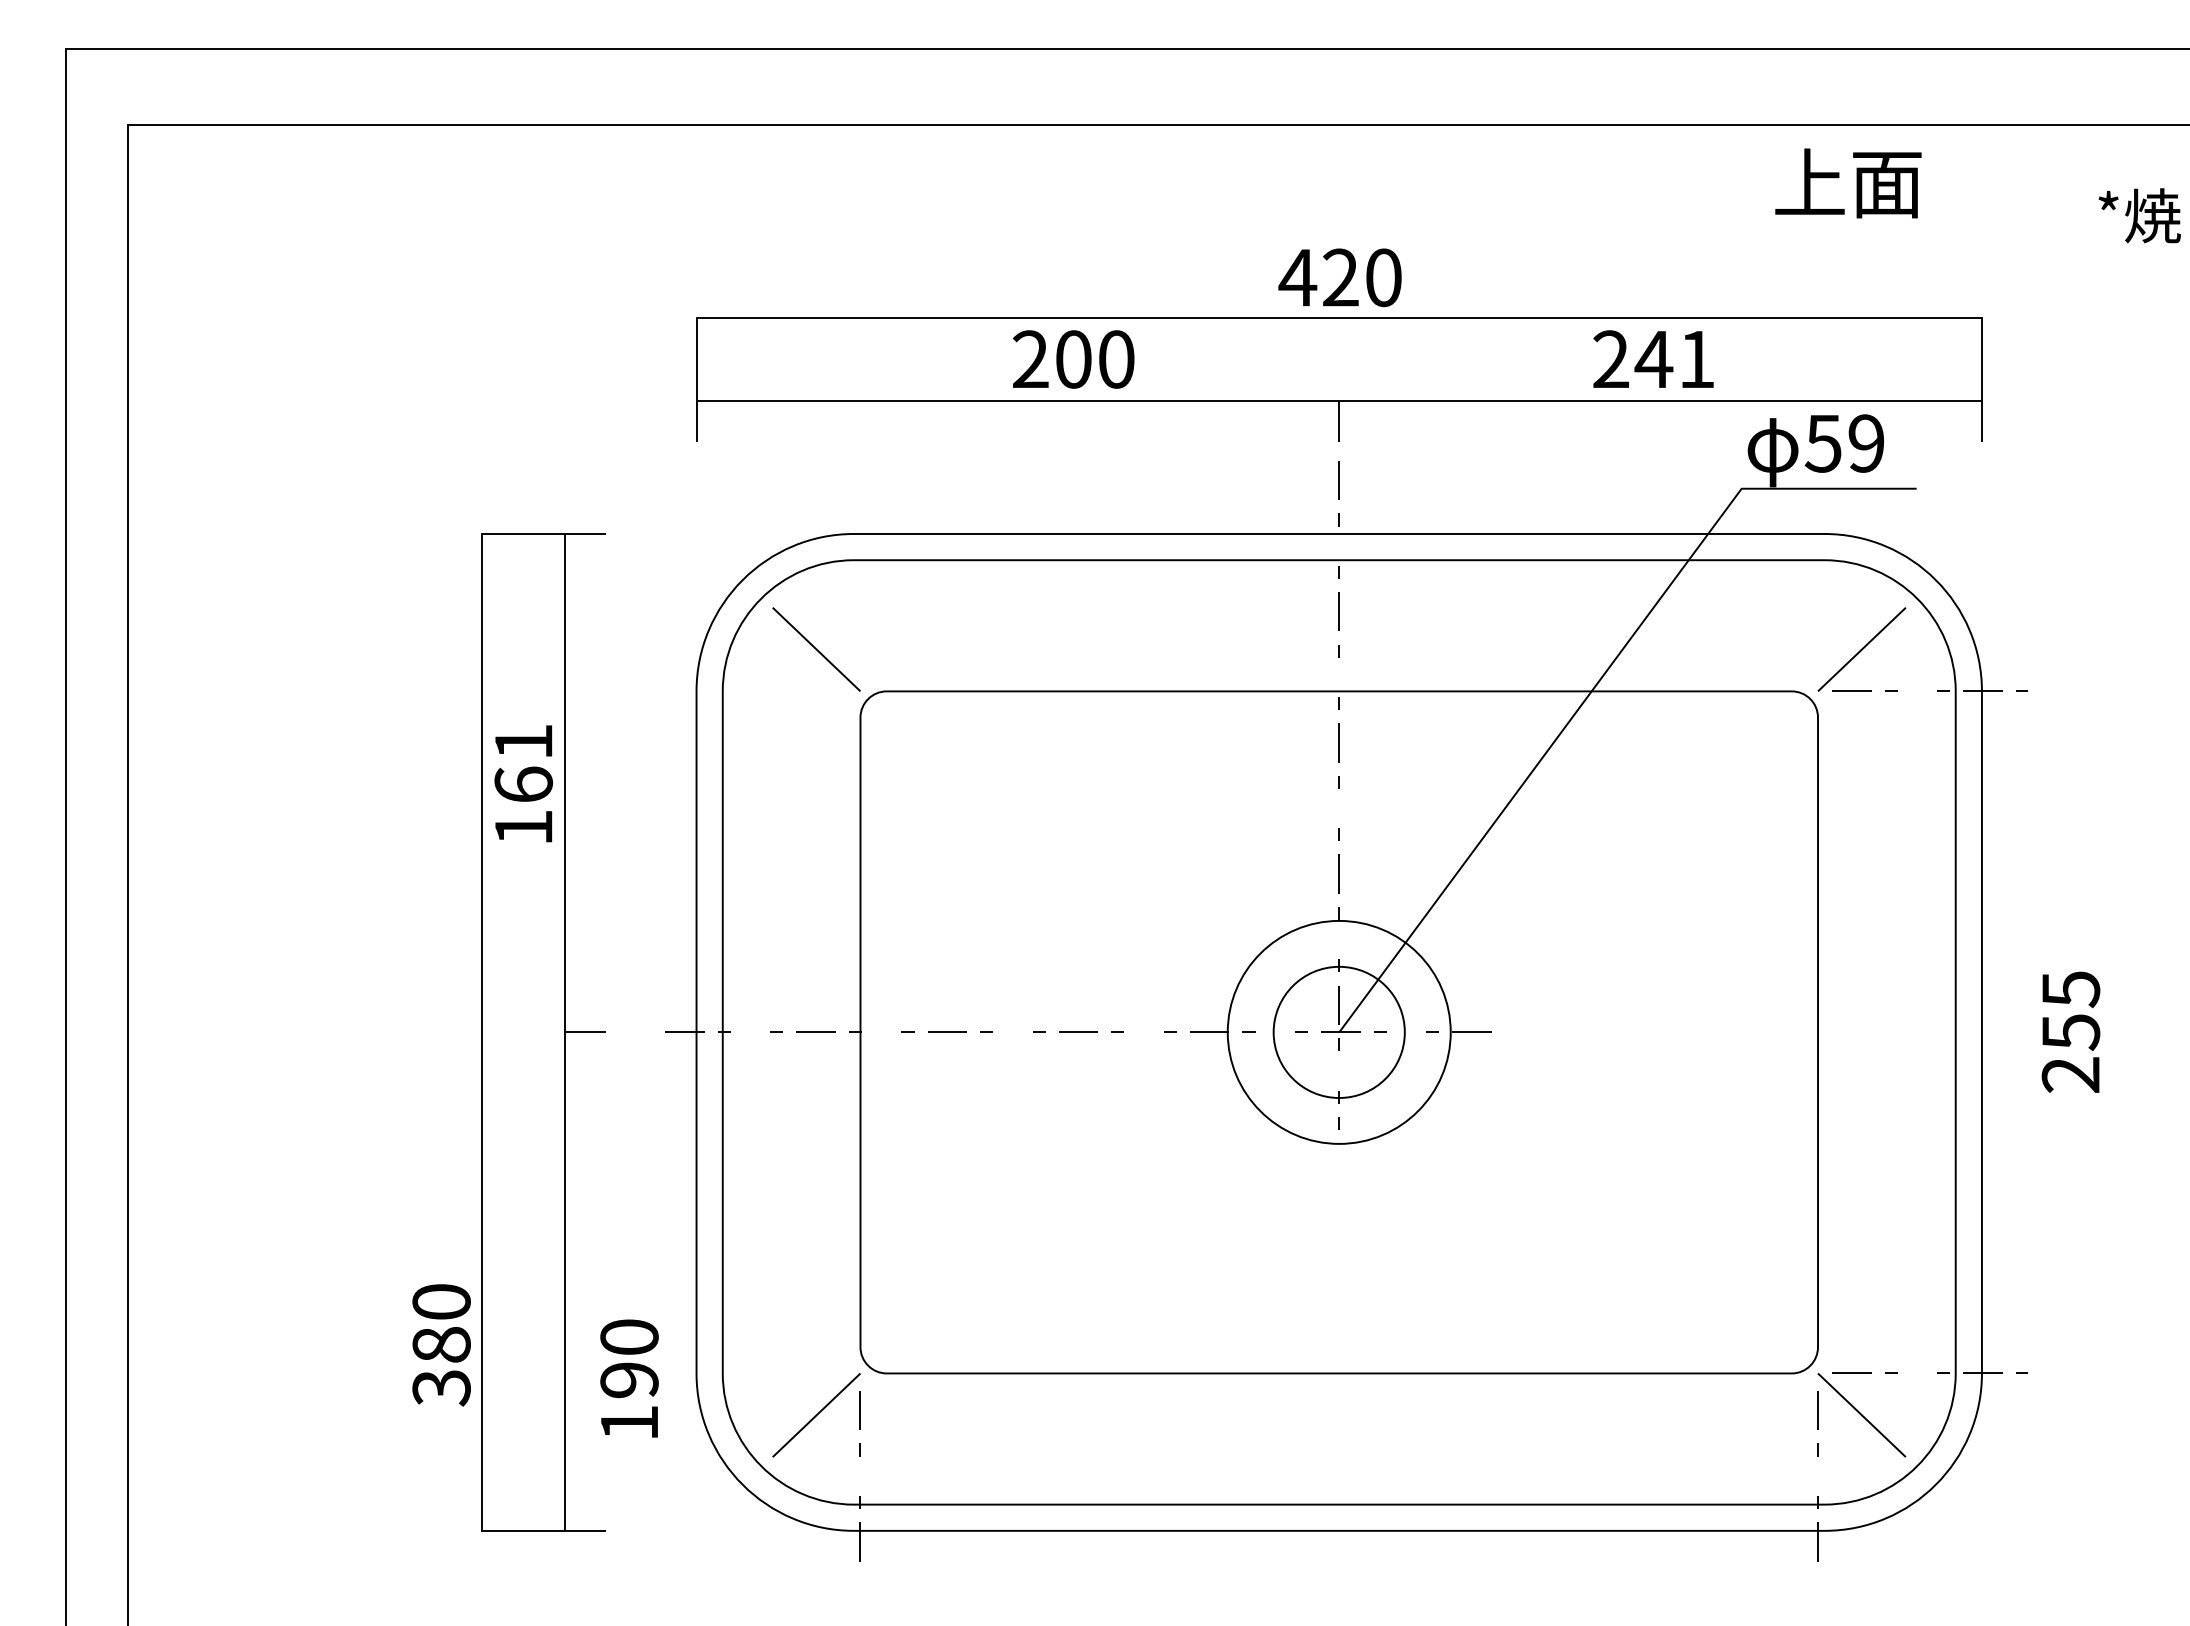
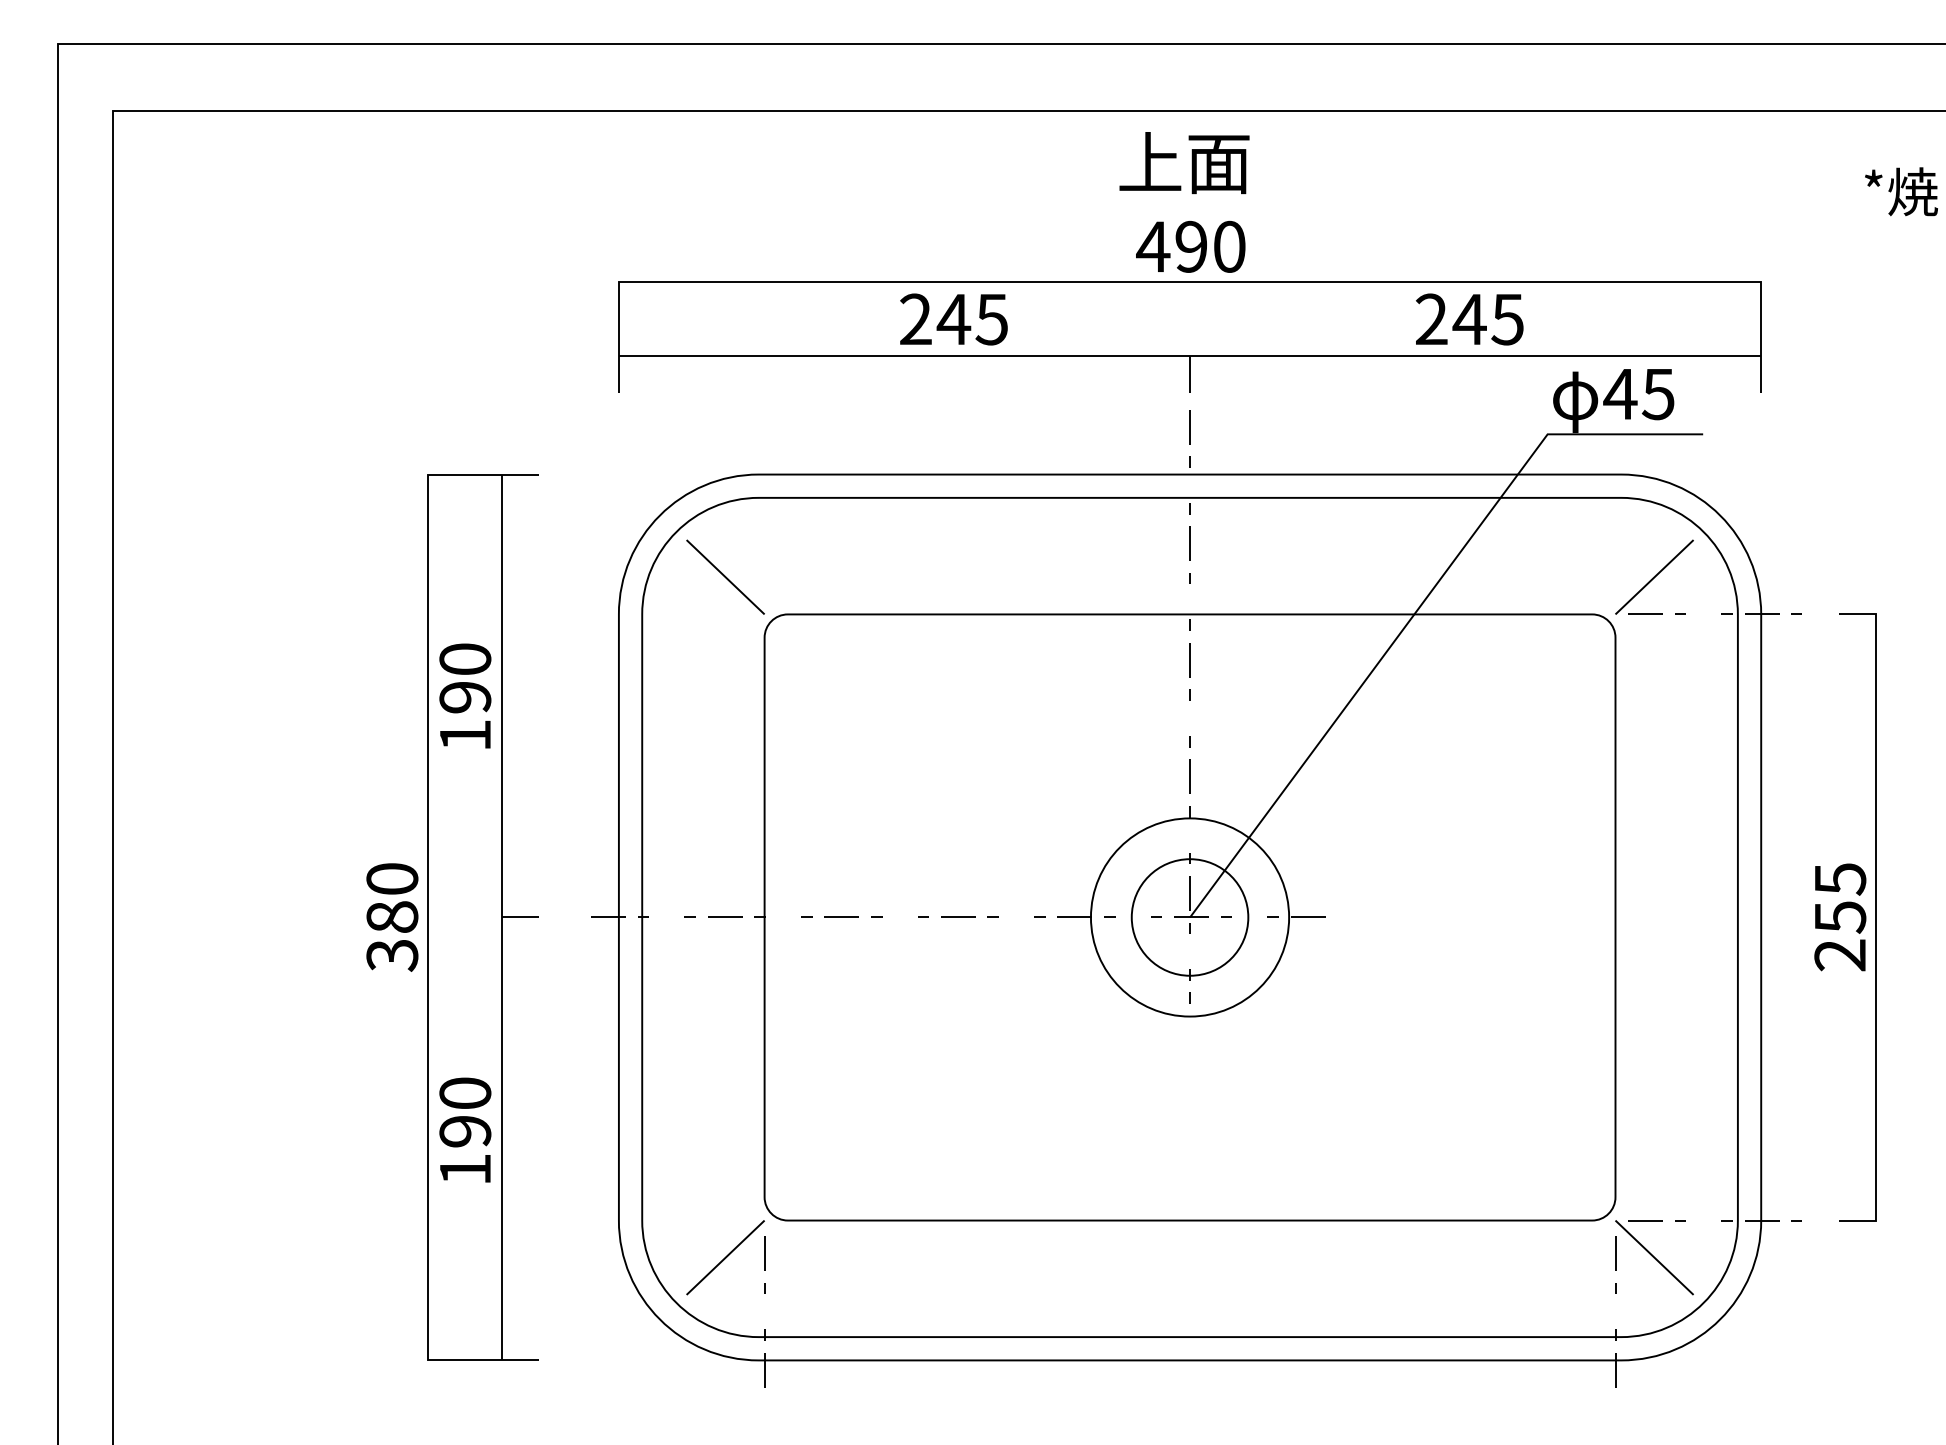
text: (1848, 183) -> (1184, 163), moved
text: (1340, 277) -> (1191, 246), 420 -> 490
text: (1093, 359) -> (971, 319), 200 -> 245
text: (1696, 359) -> (1507, 319), 241 -> 245
text: (1843, 443) -> (1638, 394), 59 -> 45
text: (523, 763) -> (465, 678), 161 -> 190
line: (2110, 1032) -> (1875, 917), added
text: (441, 1345) -> (392, 917), moved
text: (629, 1377) -> (465, 1129), moved

